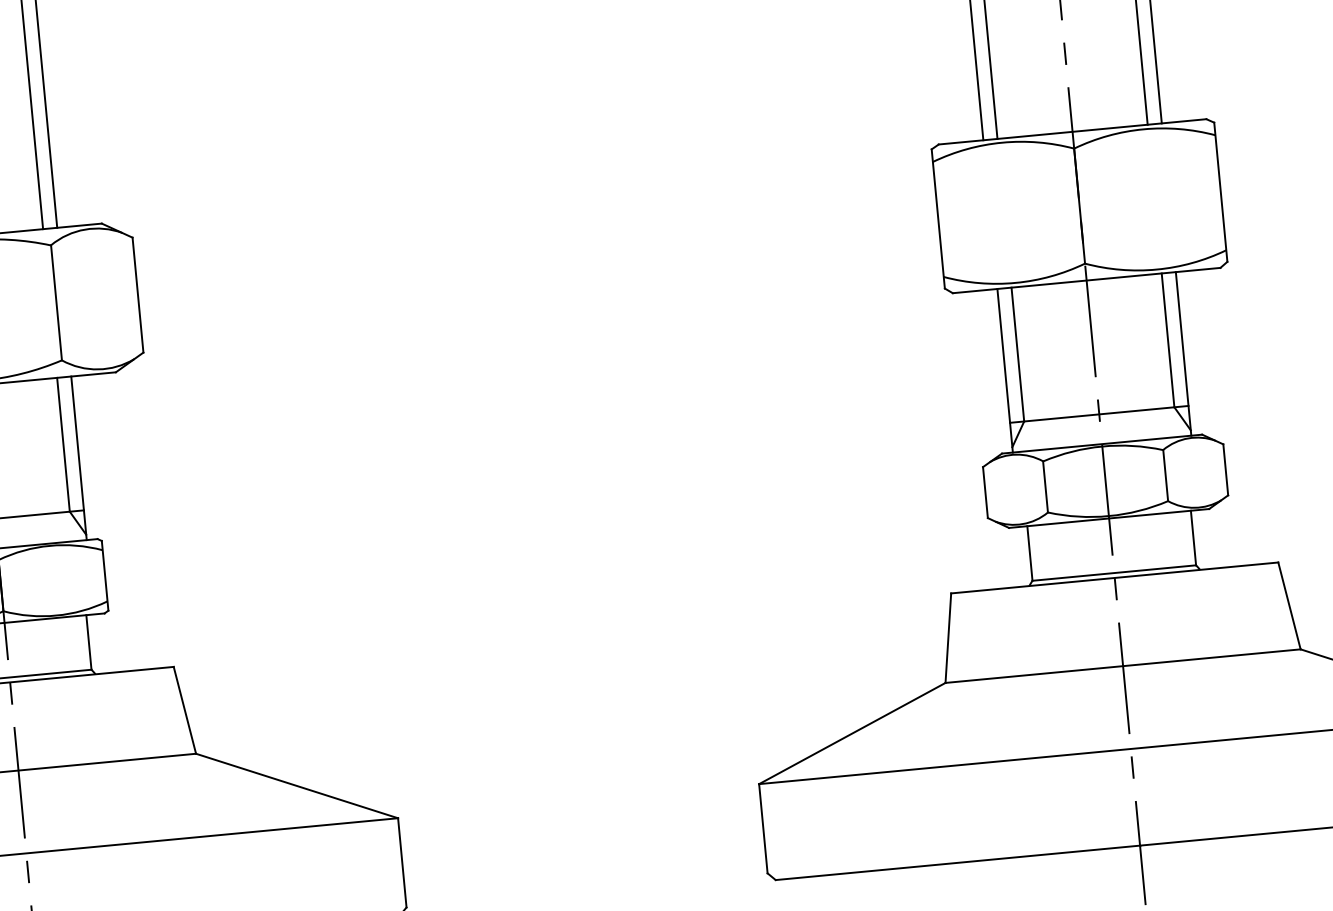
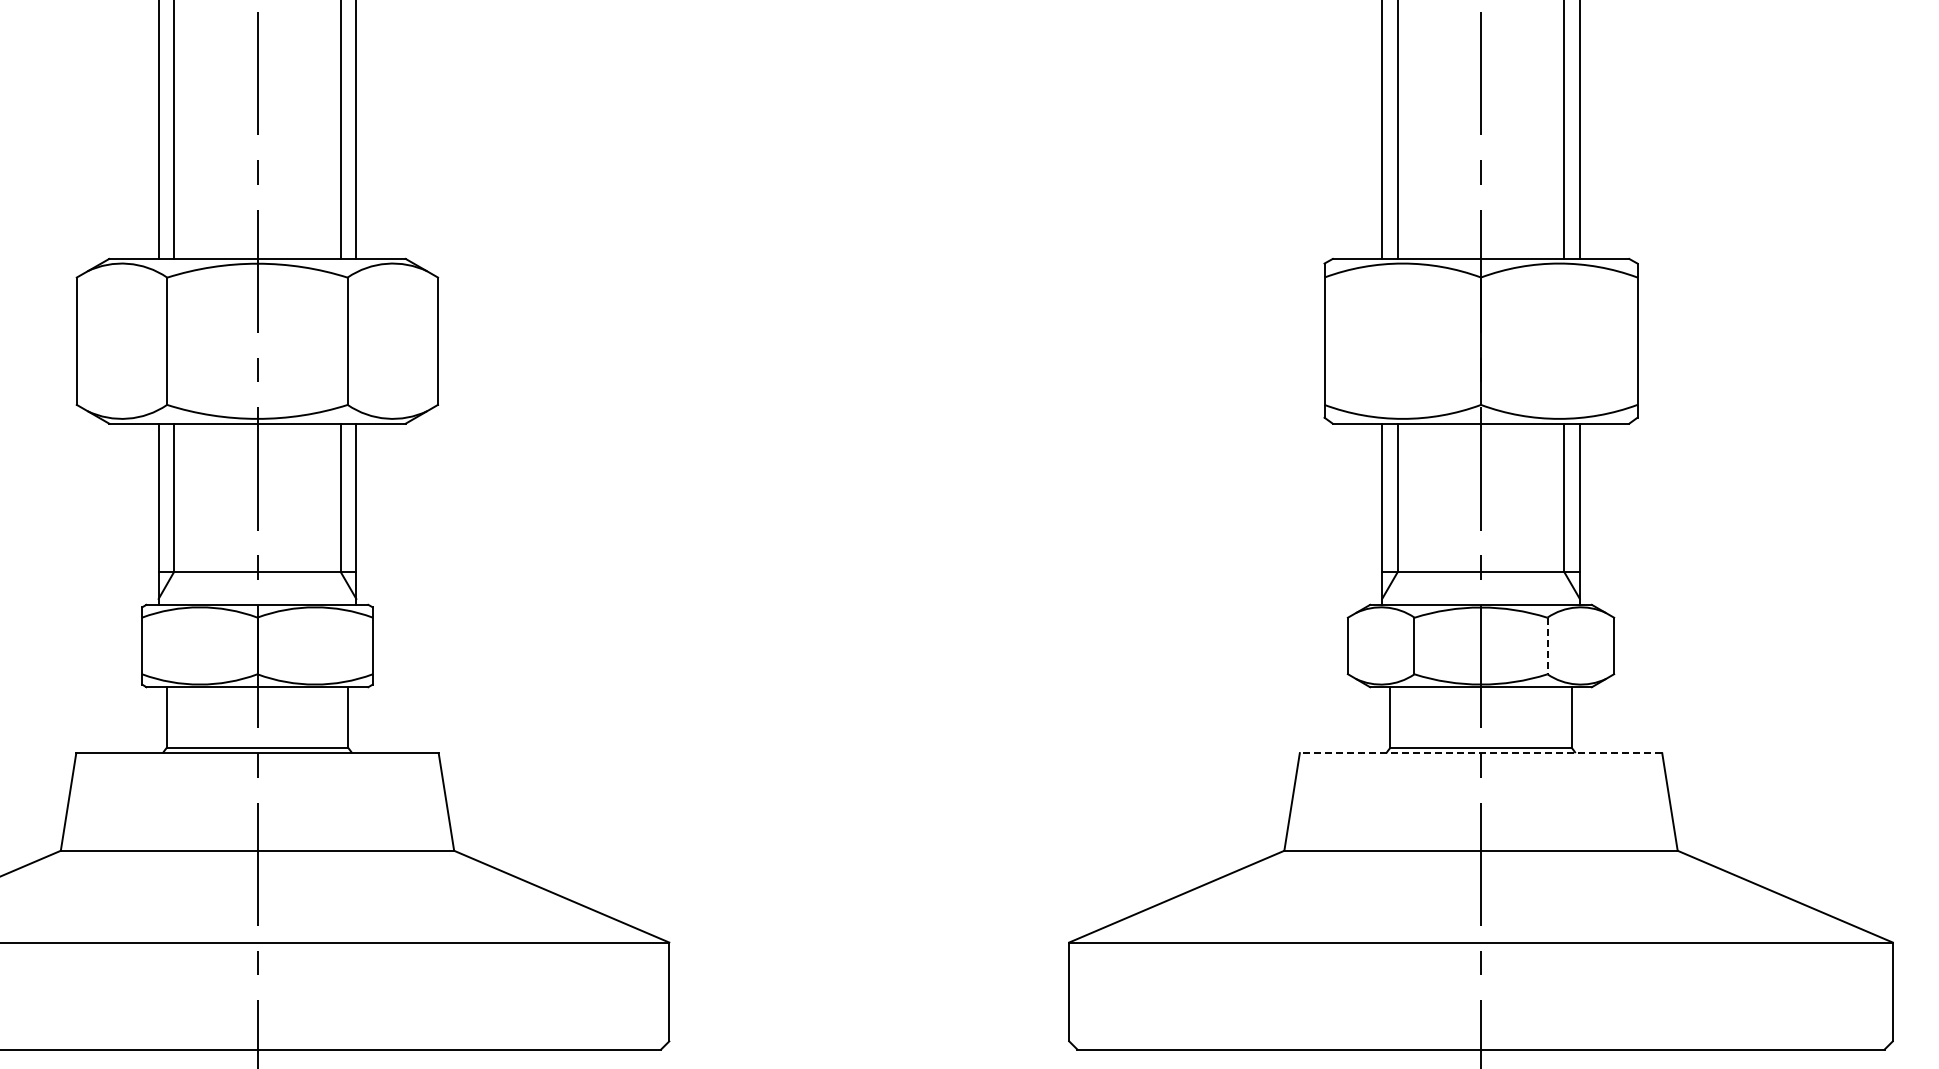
line: (1165, 476) -> (1547, 646), solid -> dashed
line: (1114, 578) -> (1480, 753), solid -> dashed

